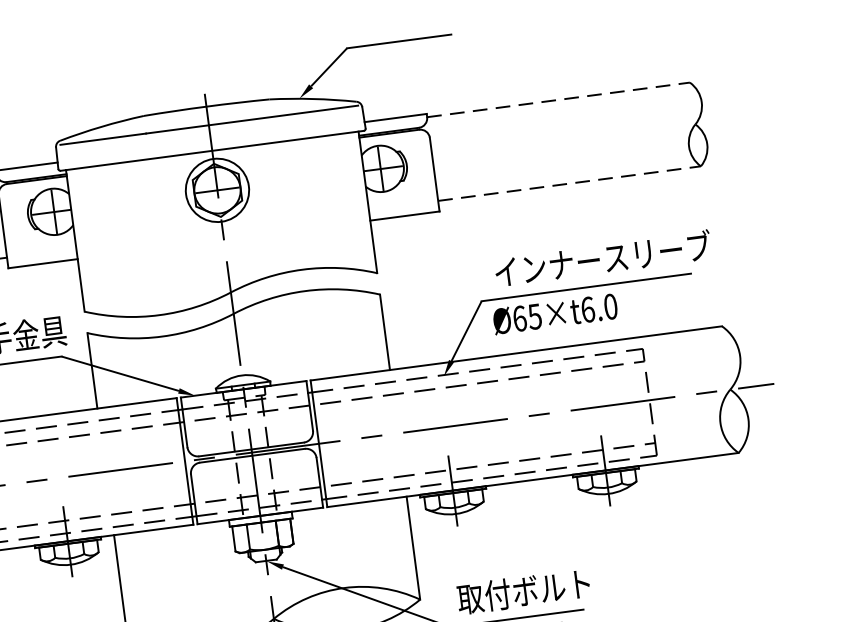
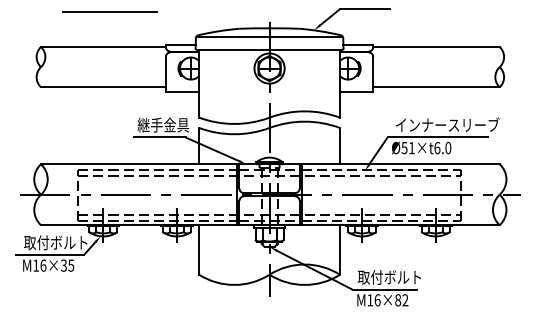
line: (560, 100) -> (437, 47), dashed -> solid
line: (571, 183) -> (437, 87), dashed -> solid
text: (525, 316) -> (407, 147), Ø65×t6.0 -> Ø51×t6.0

